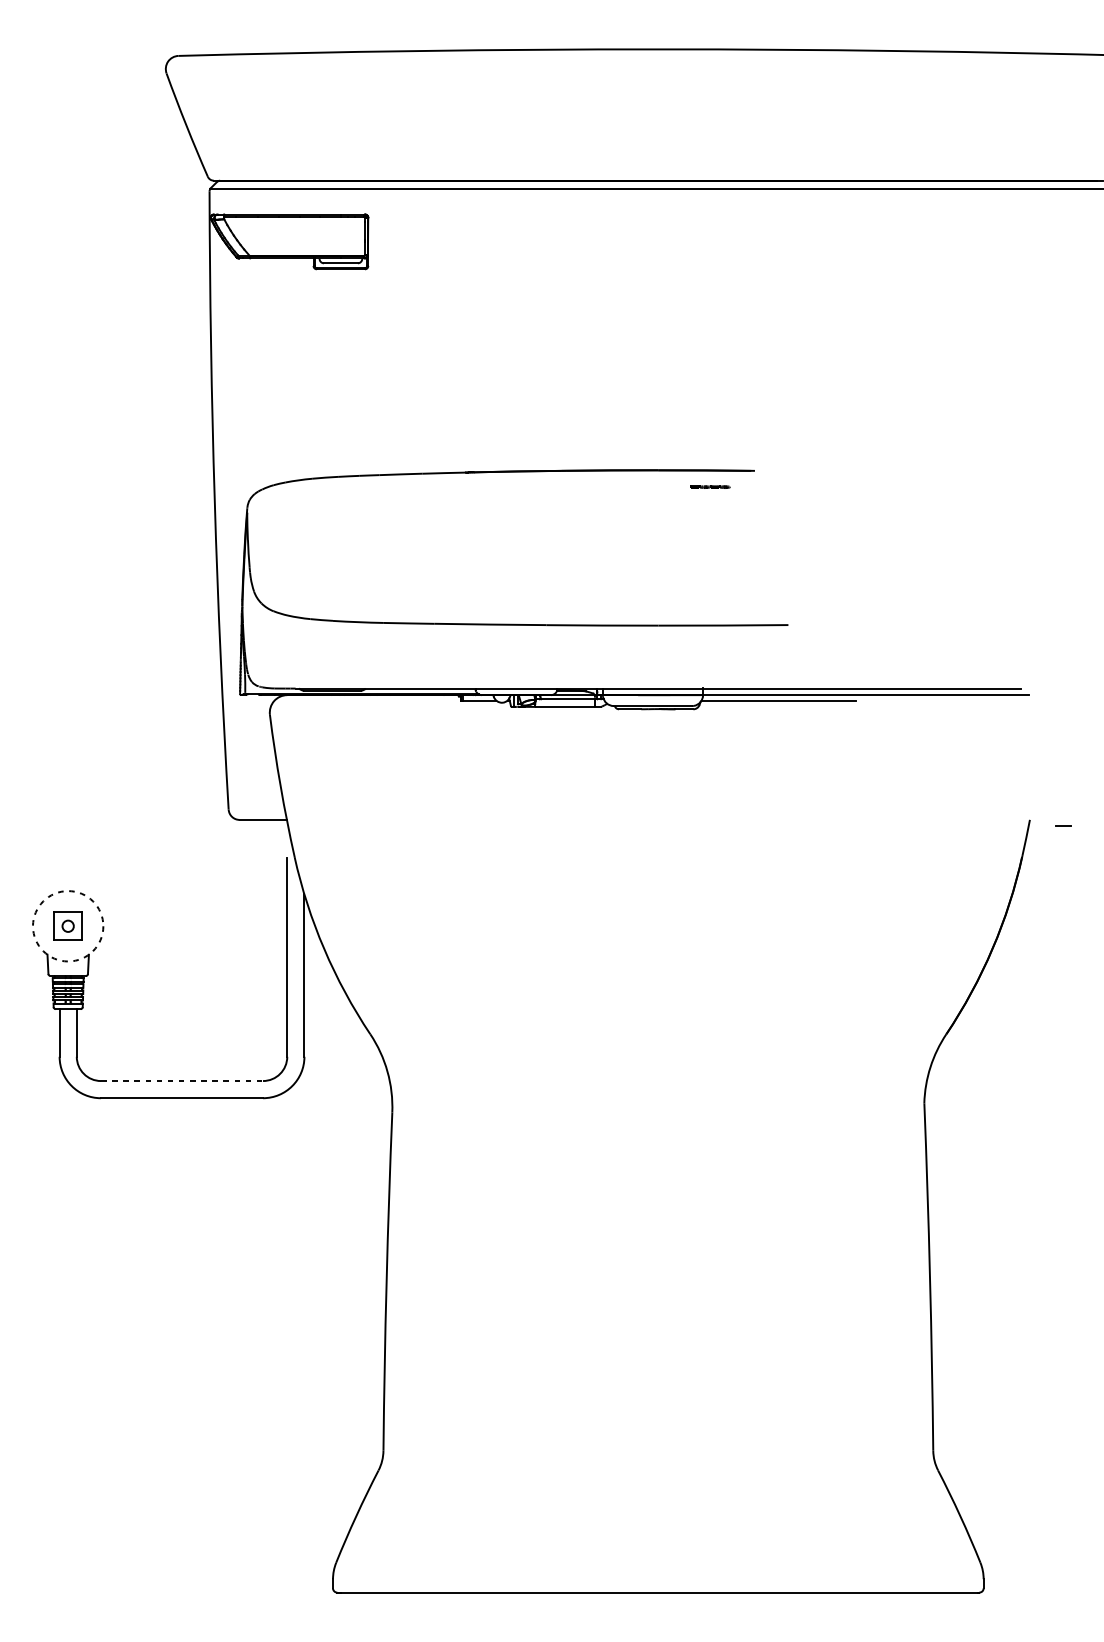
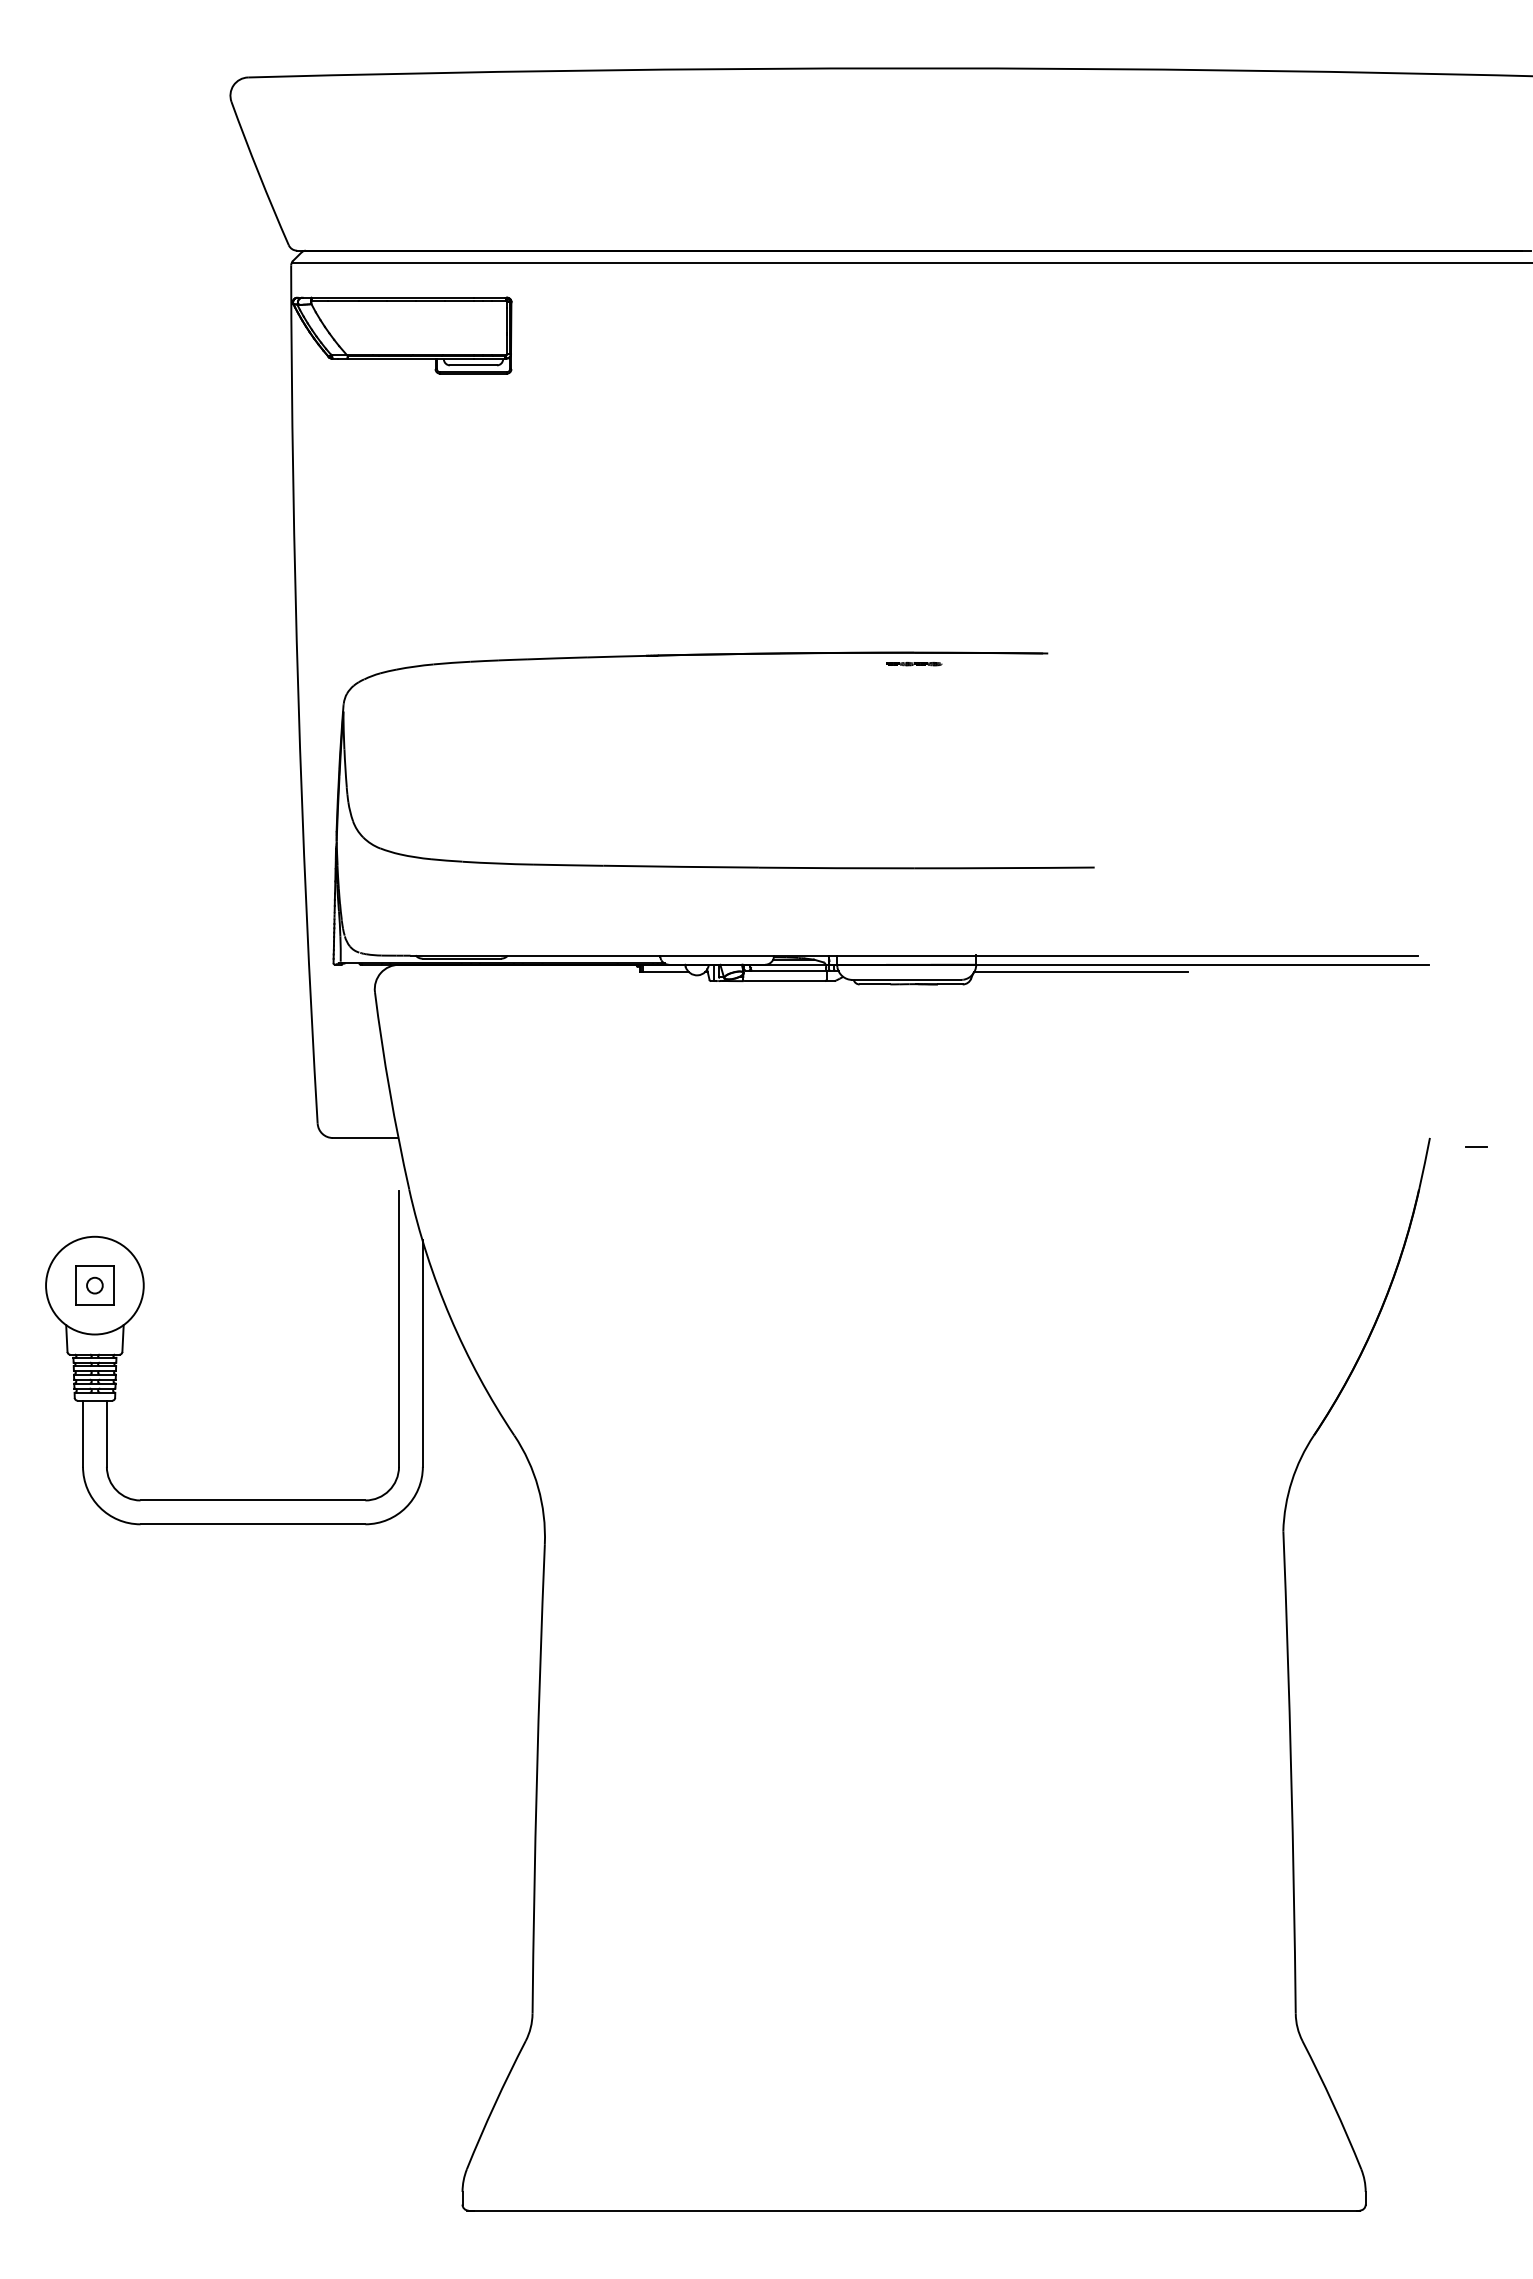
line: (710, 487) -> (914, 664), moved
circle: (67, 926) -> (94, 1285), dashed -> solid
line: (182, 1081) -> (253, 1500), dashed -> solid

